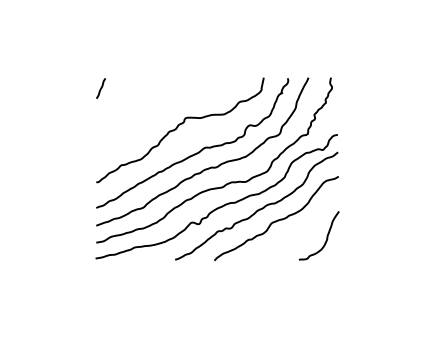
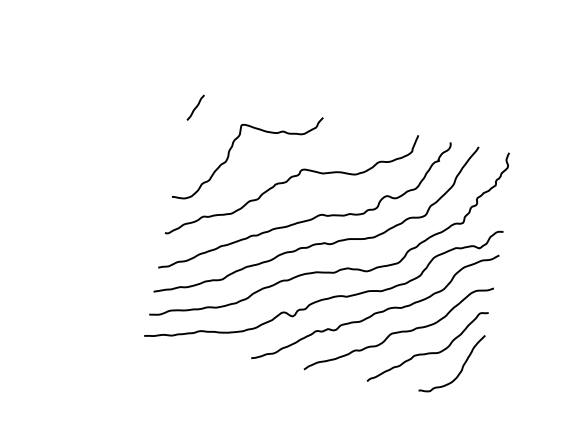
curve: (133, 111) -> (233, 147), added
curve: (299, 231) -> (426, 352), added

